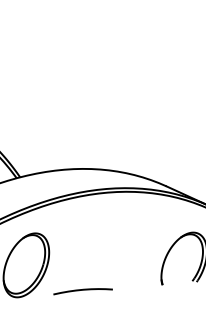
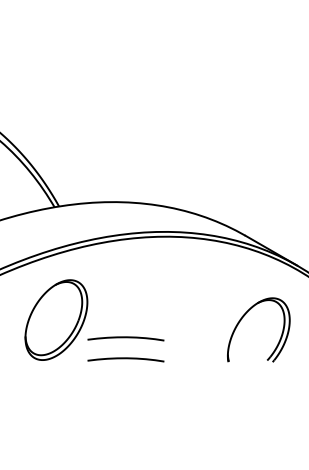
curve: (81, 274) -> (125, 338), added

